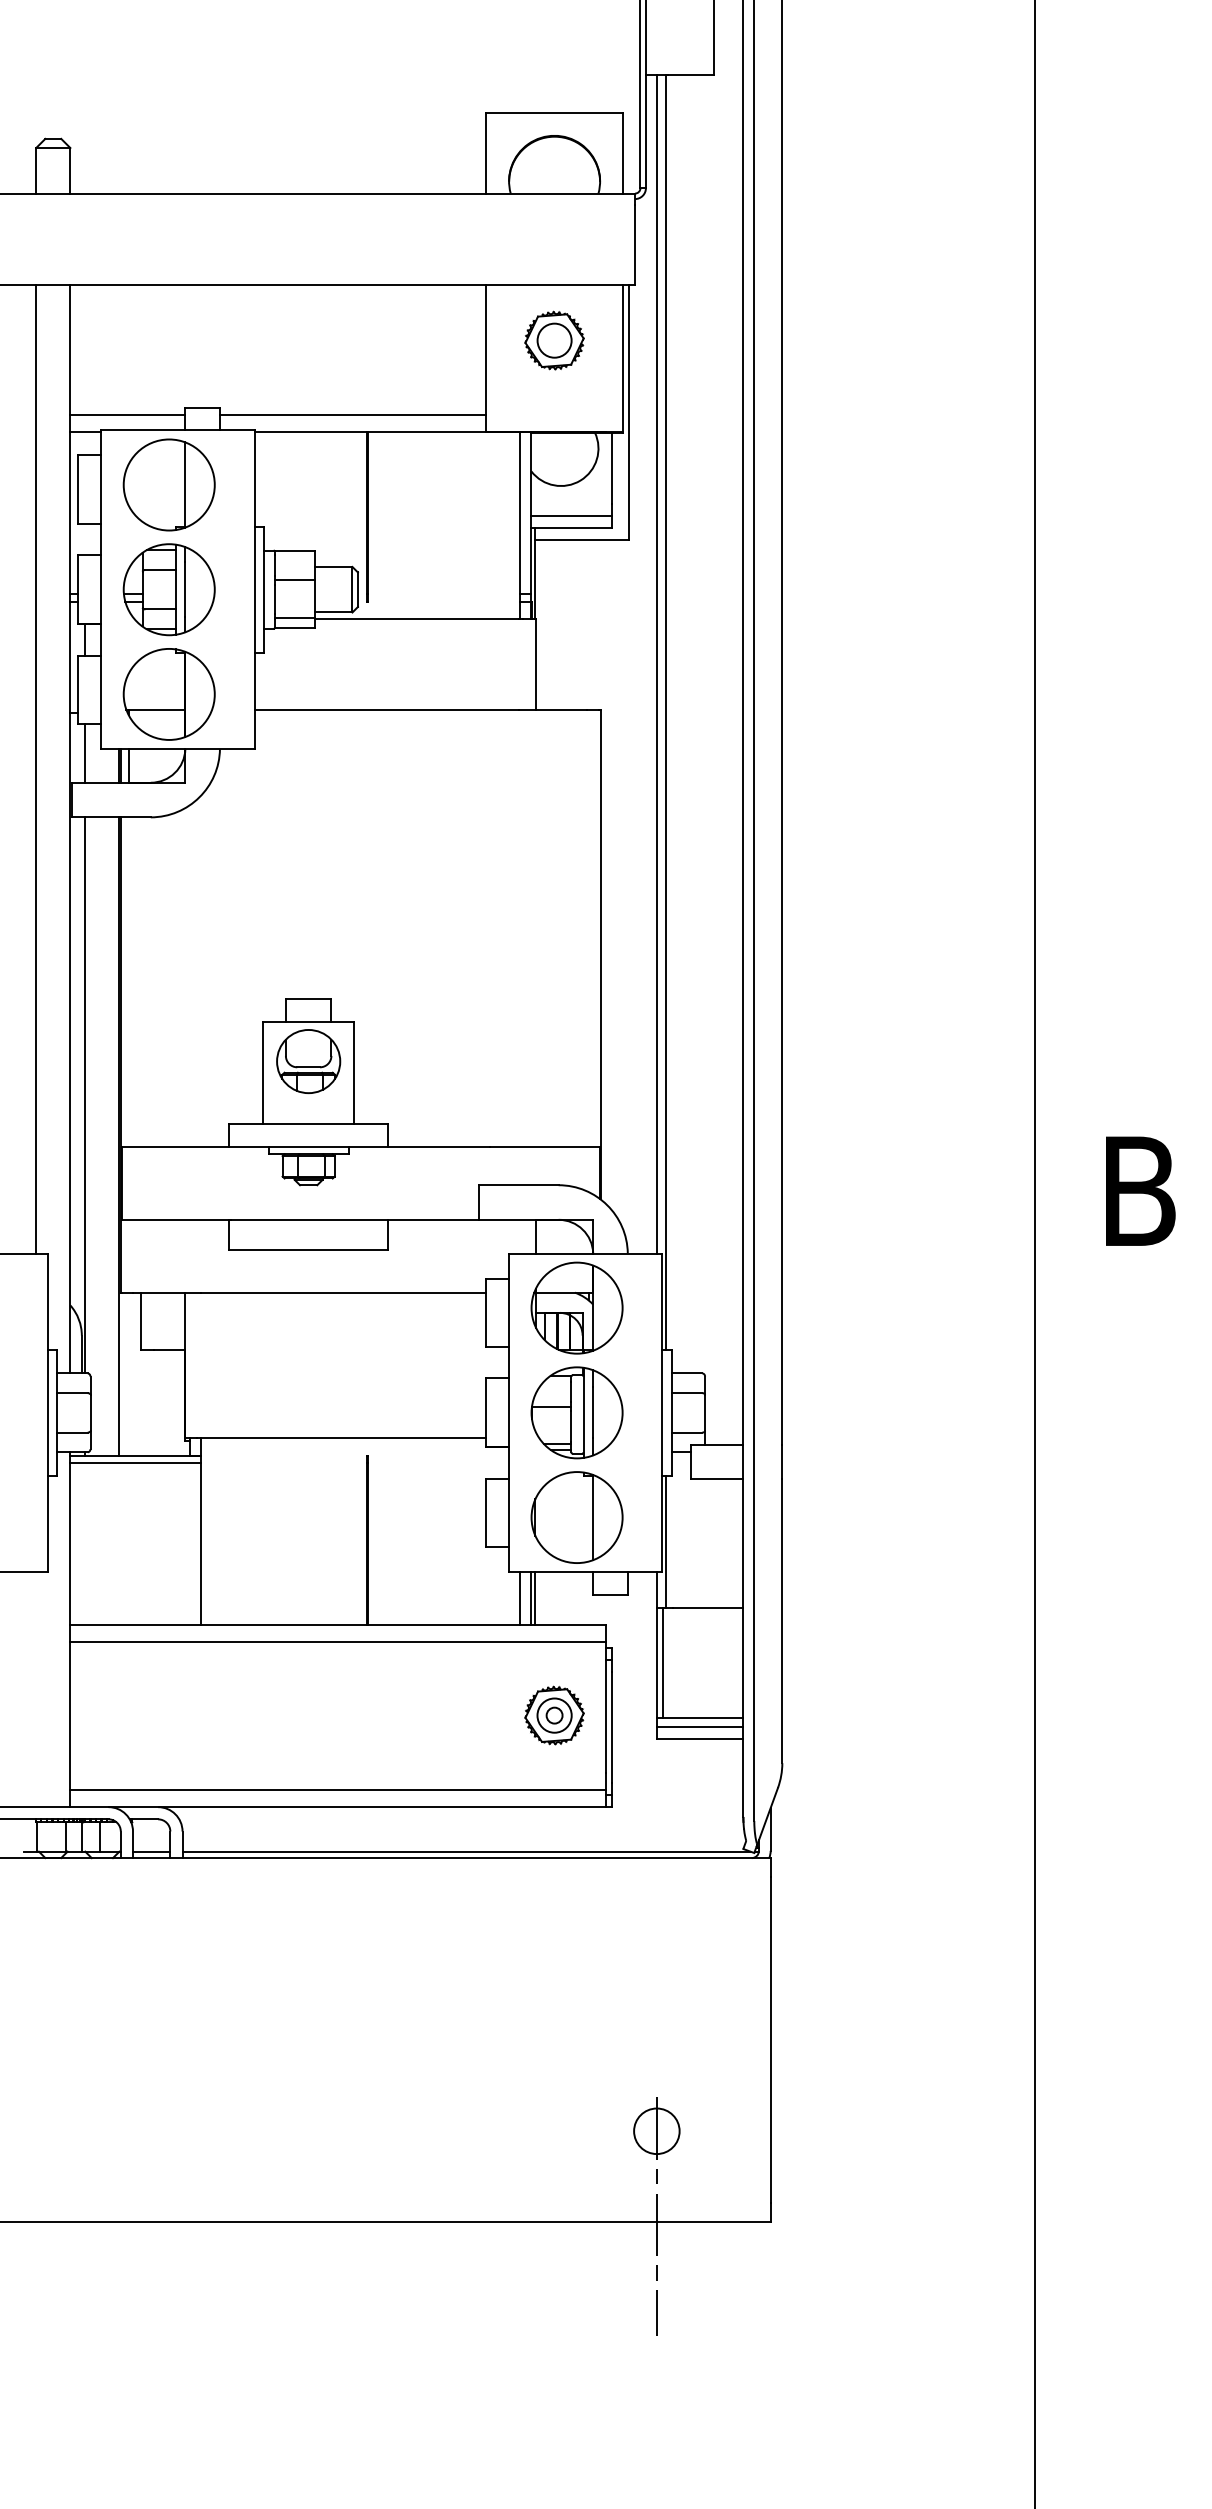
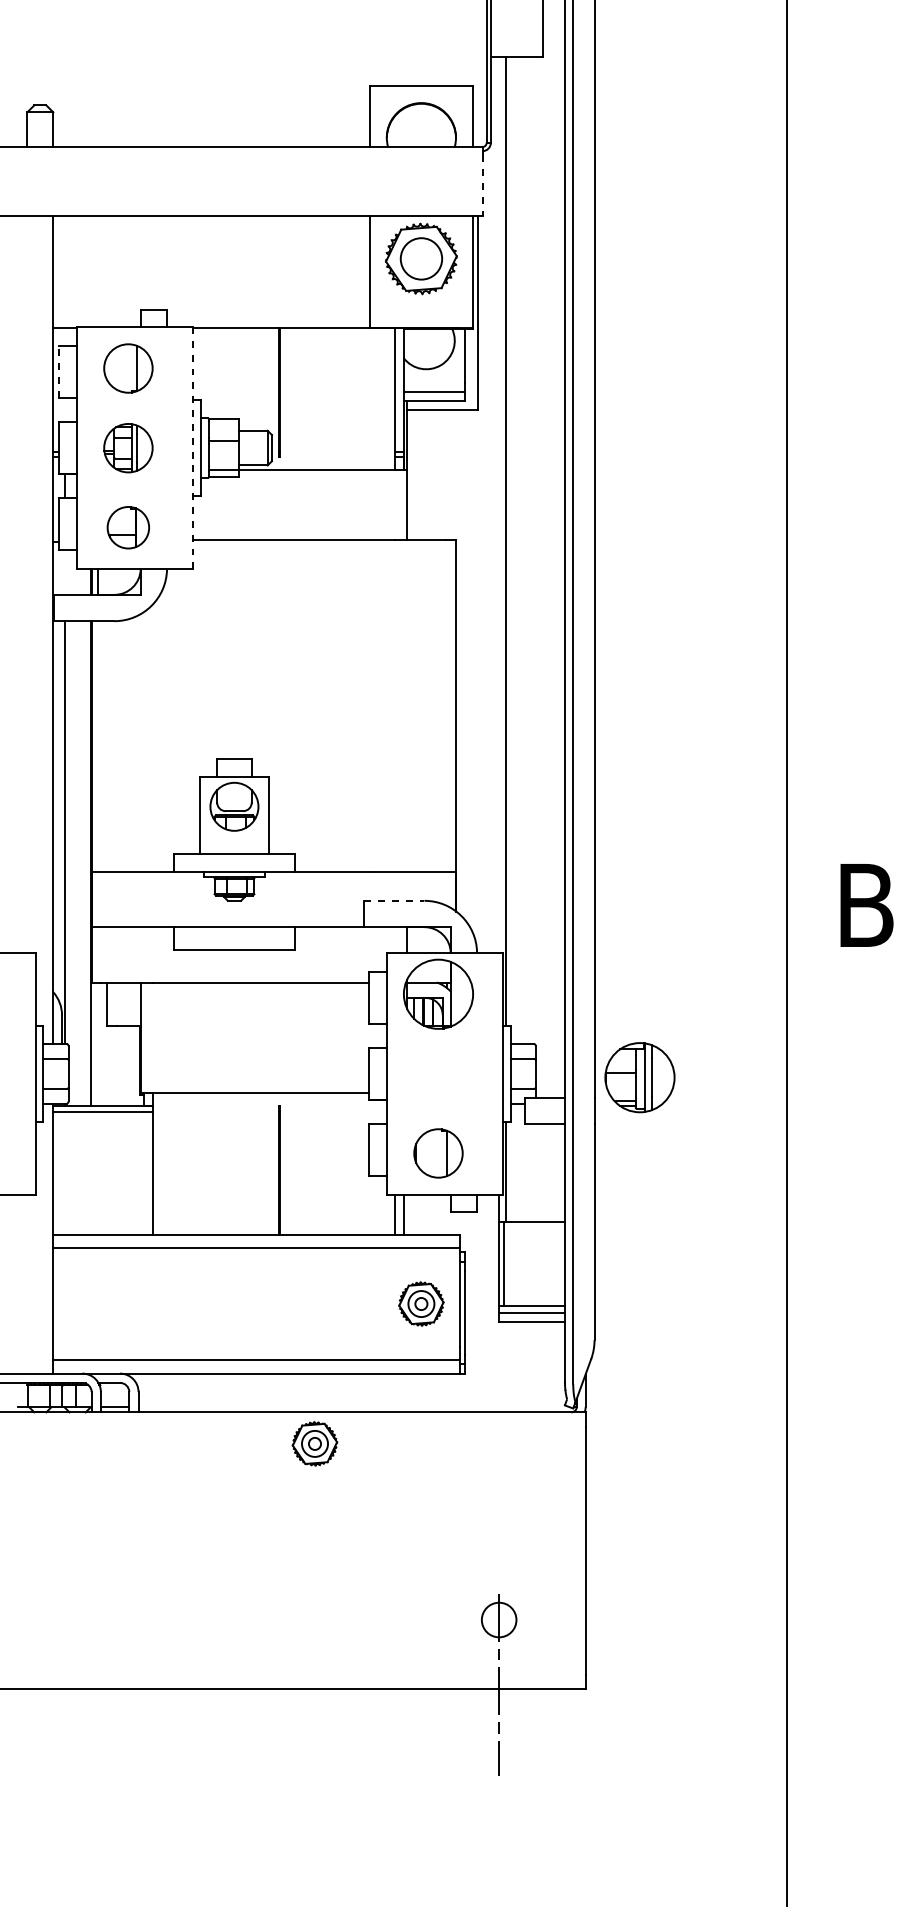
line: (635, 245) -> (482, 186), solid -> dashed
part: (554, 340) -> (421, 258), size x1.6
line: (127, 414) -> (96, 314), removed
line: (352, 414) -> (267, 314), removed
part: (168, 484) -> (127, 368), size x0.7
line: (78, 489) -> (59, 371), solid -> dashed
part: (168, 589) -> (127, 447), size x0.7
line: (254, 590) -> (193, 448), solid -> dashed
line: (656, 664) -> (498, 504), removed
part: (168, 694) -> (127, 527), size x0.6
line: (85, 753) -> (64, 572), removed
line: (36, 768) -> (27, 584), removed
line: (519, 1185) -> (394, 901), solid -> dashed
part: (576, 1412) -> (639, 1077), moved
part: (576, 1517) -> (438, 1153), size x0.7
line: (535, 1598) -> (406, 1215), removed
line: (466, 1851) -> (354, 1407), removed
part: (414, 1899) -> (314, 1443), added

